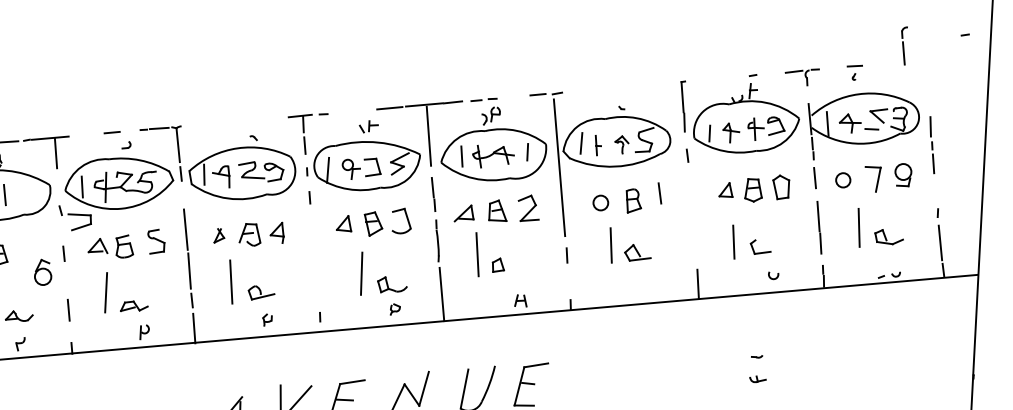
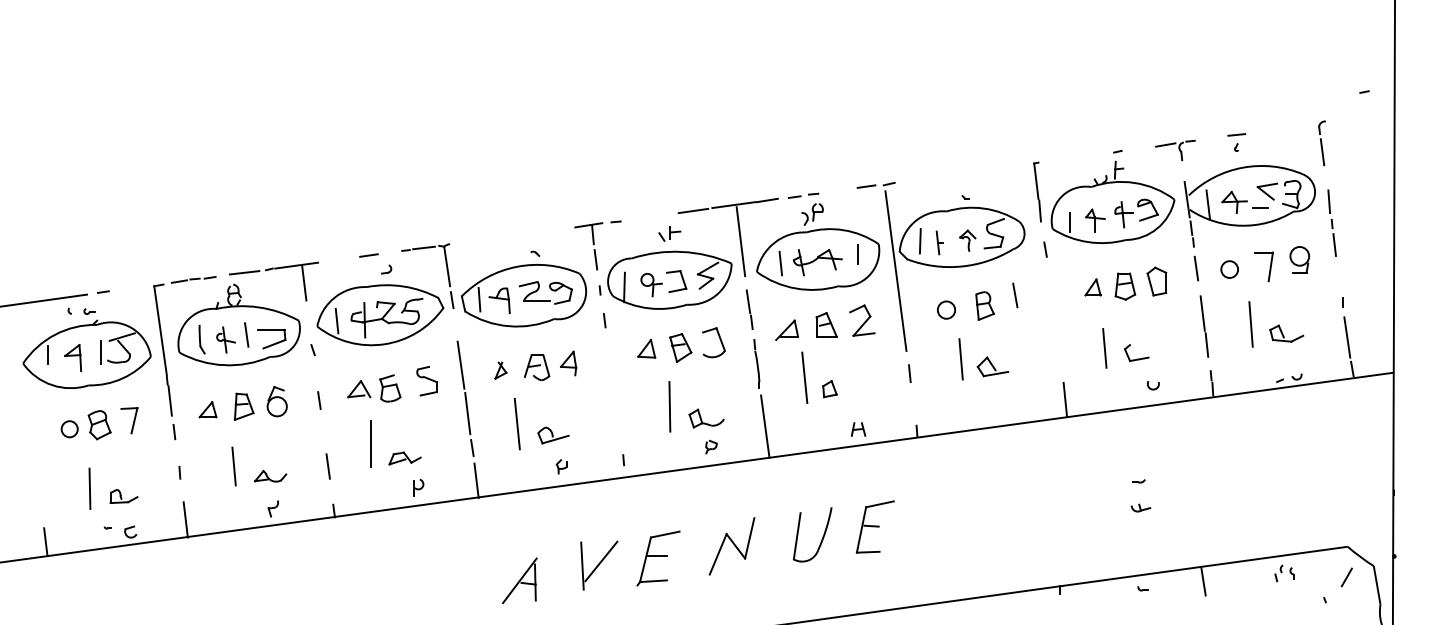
part: (903, 46) -> (1321, 143), moved
part: (79, 223) -> (271, 339), moved
part: (42, 272) -> (276, 401), moved

